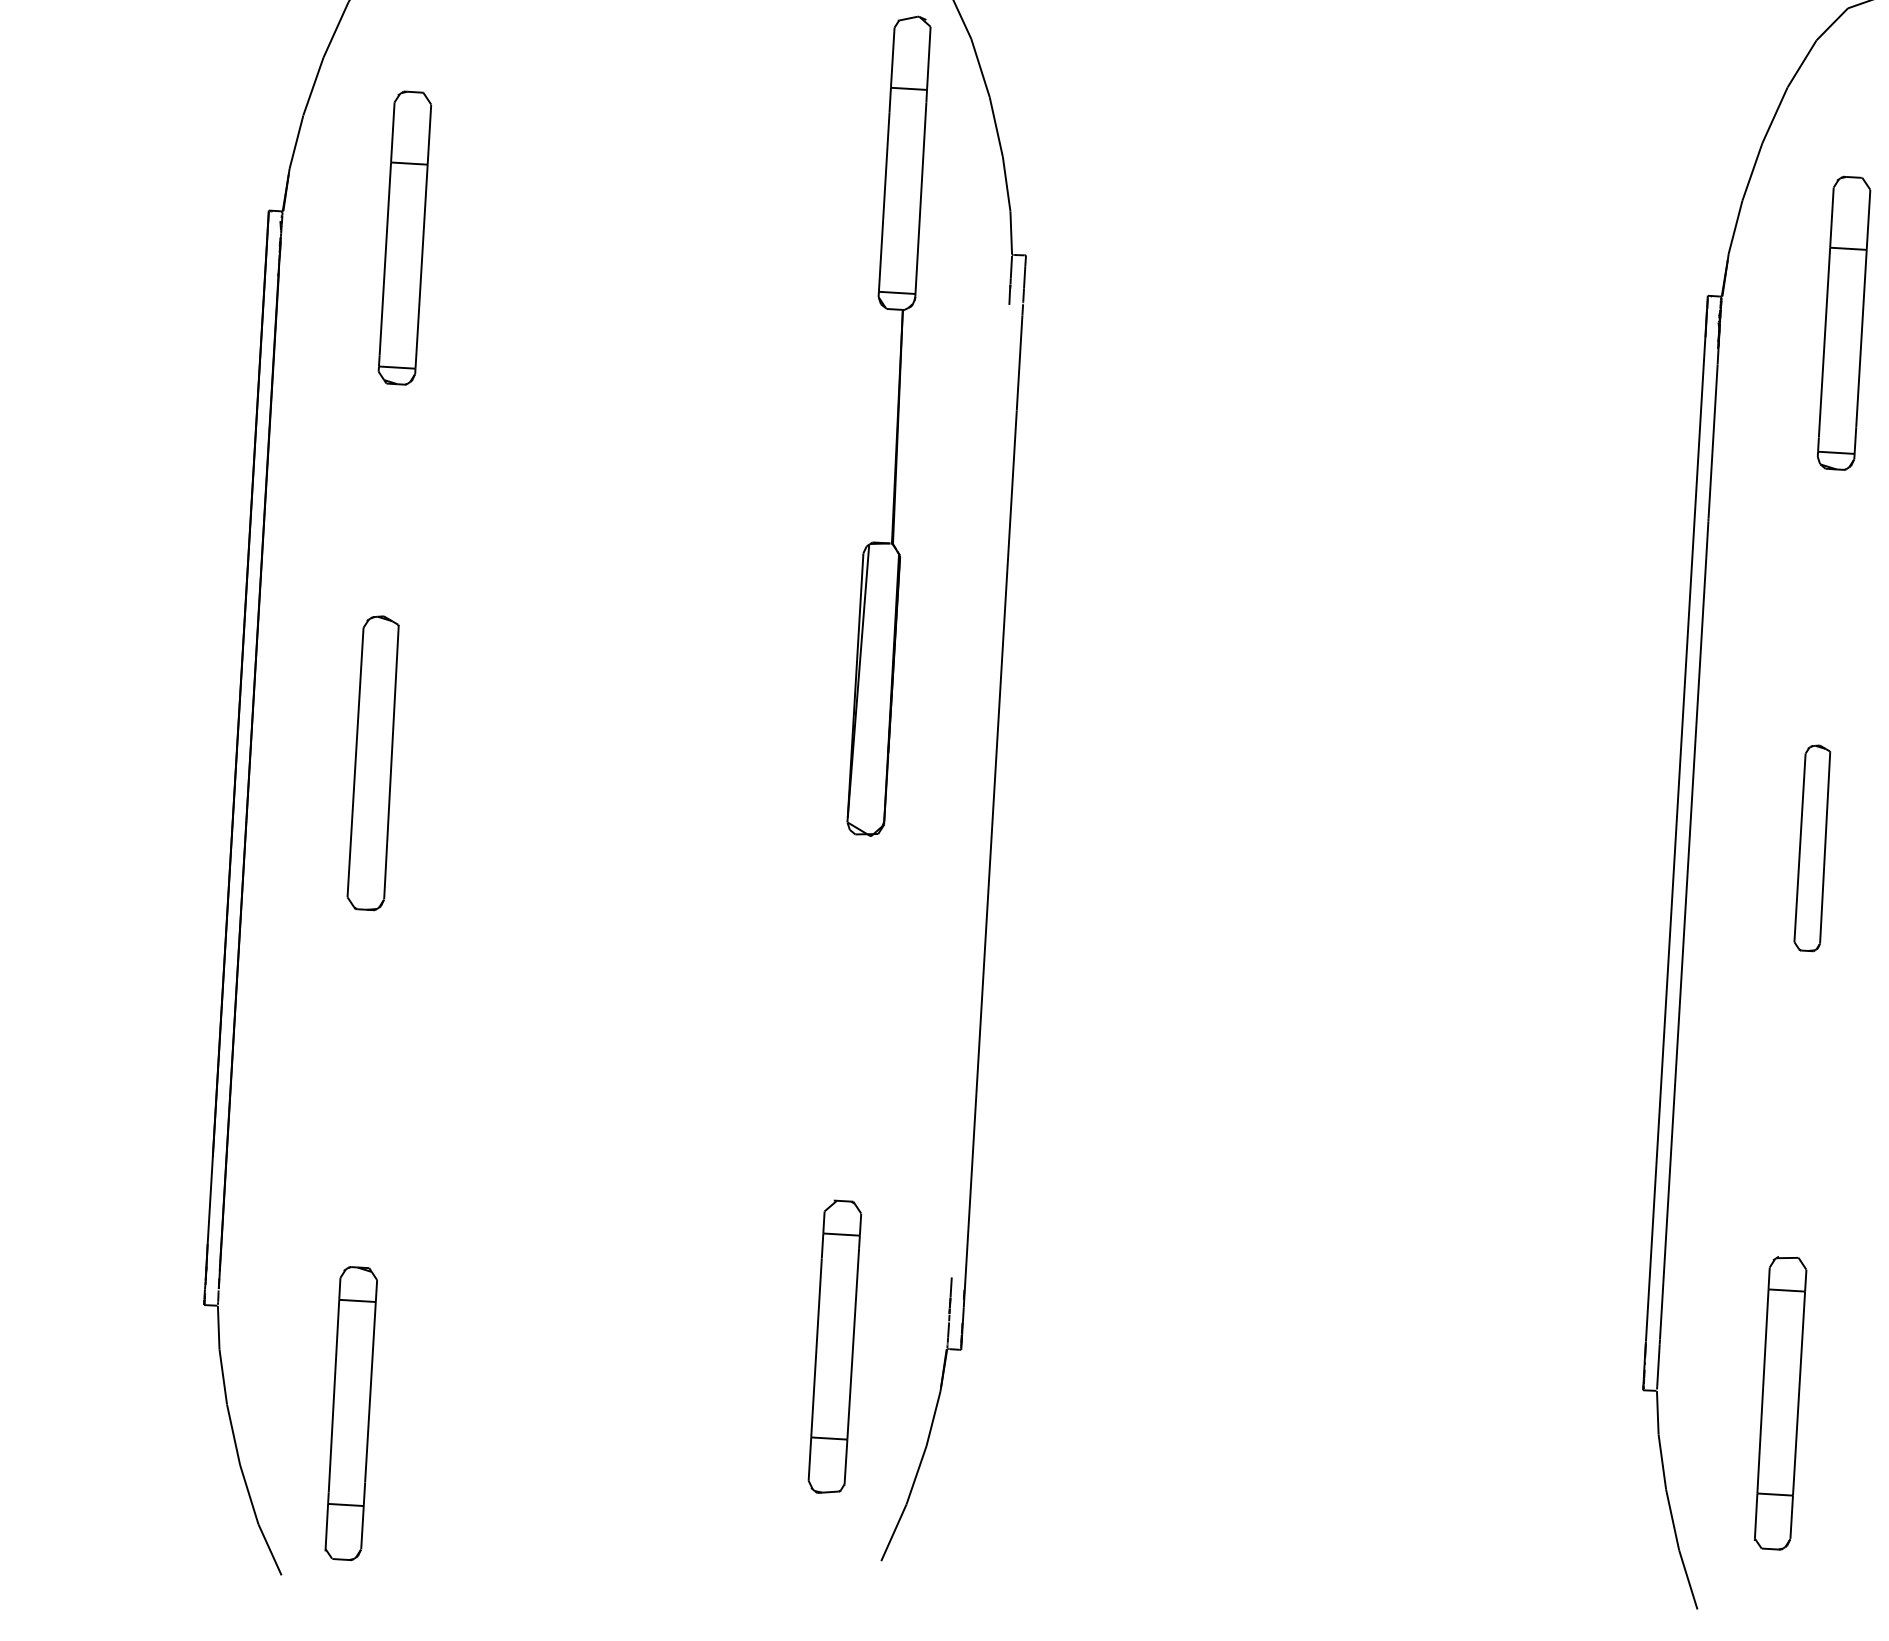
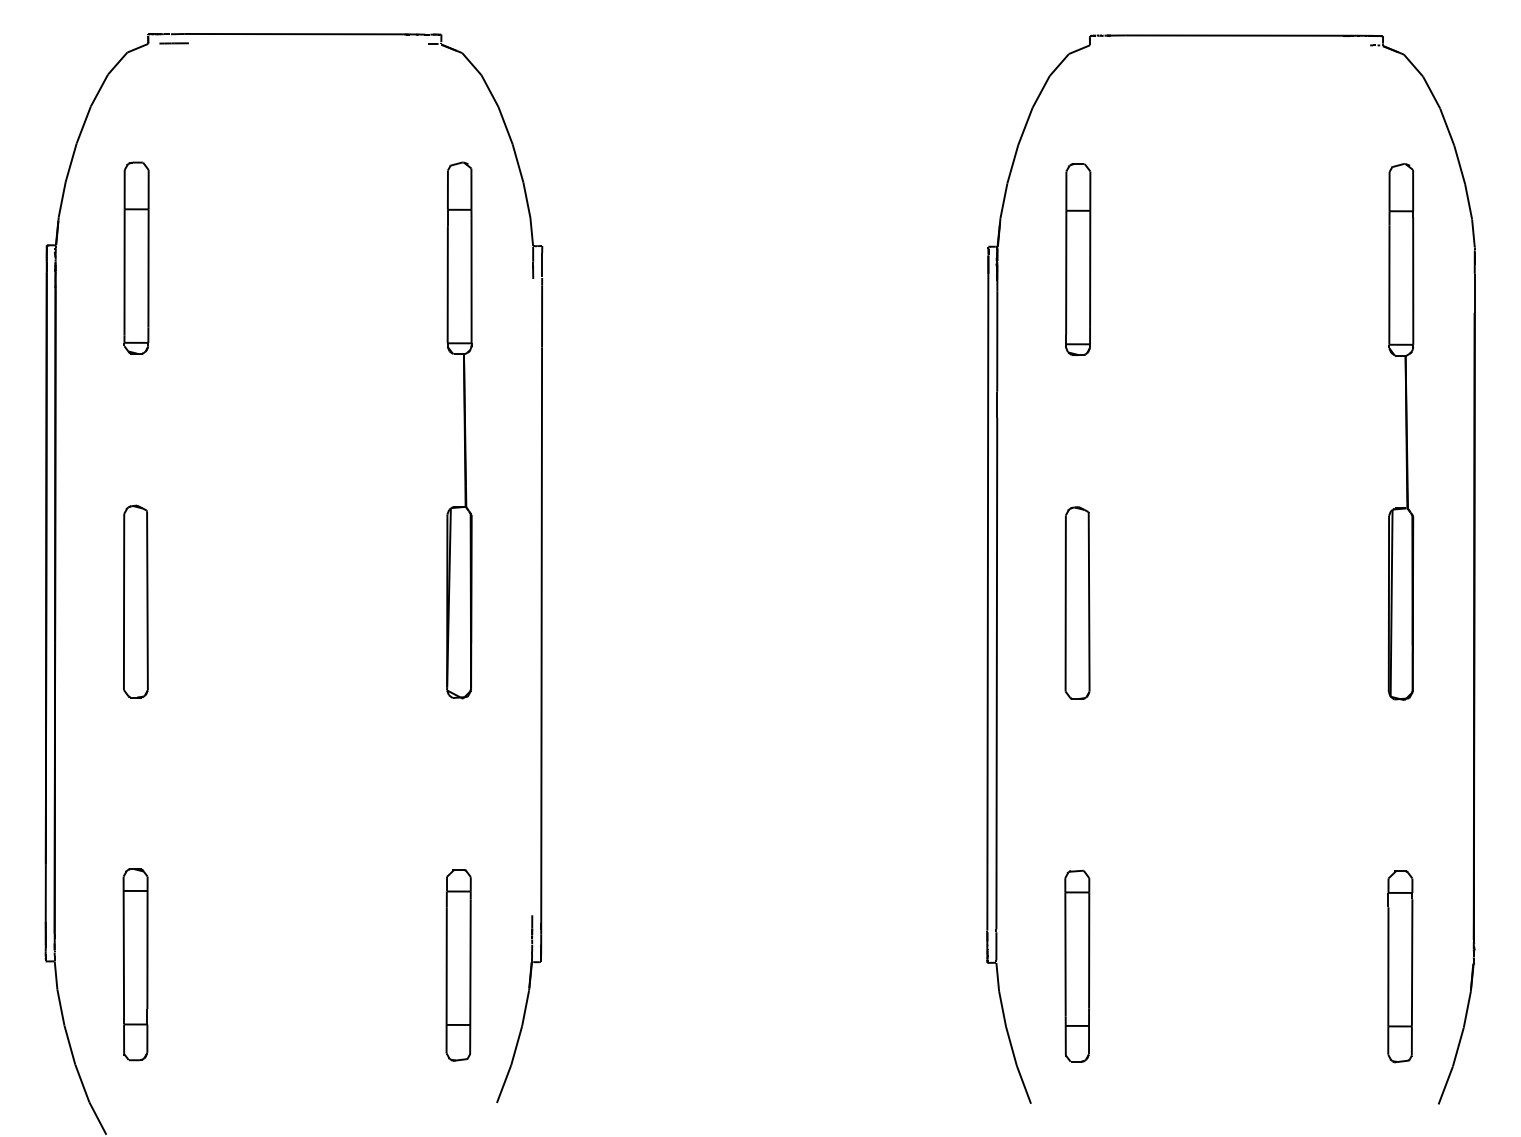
part: (889, 426) -> (459, 430), moved
part: (1812, 847) -> (1077, 602), size x1.43
part: (350, 1413) -> (135, 964), moved

